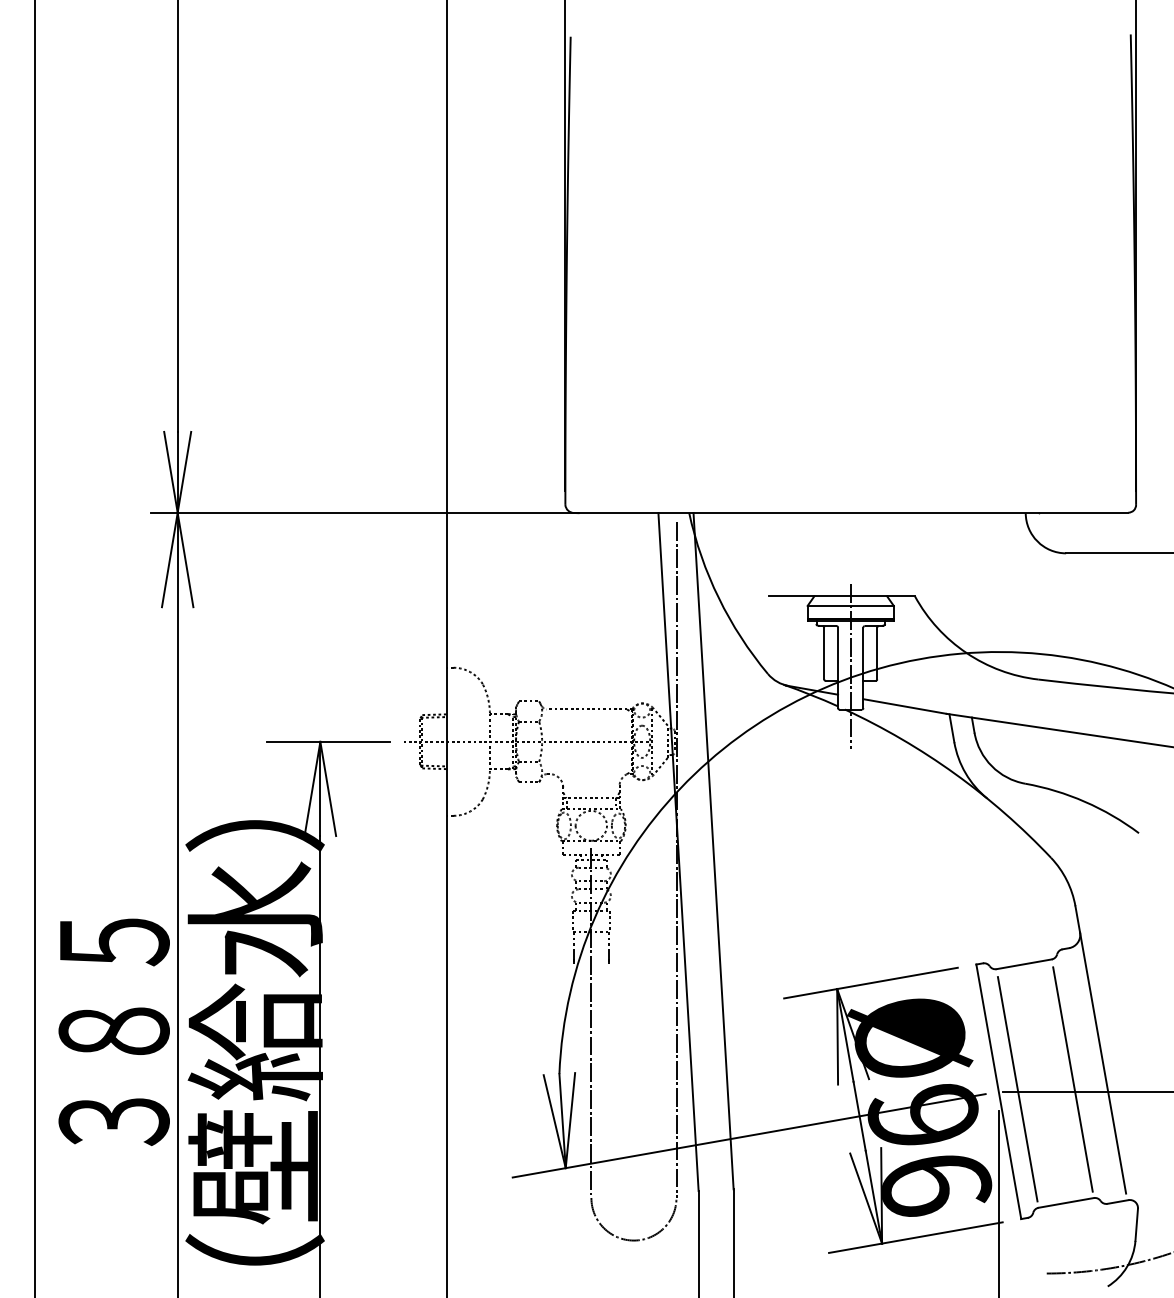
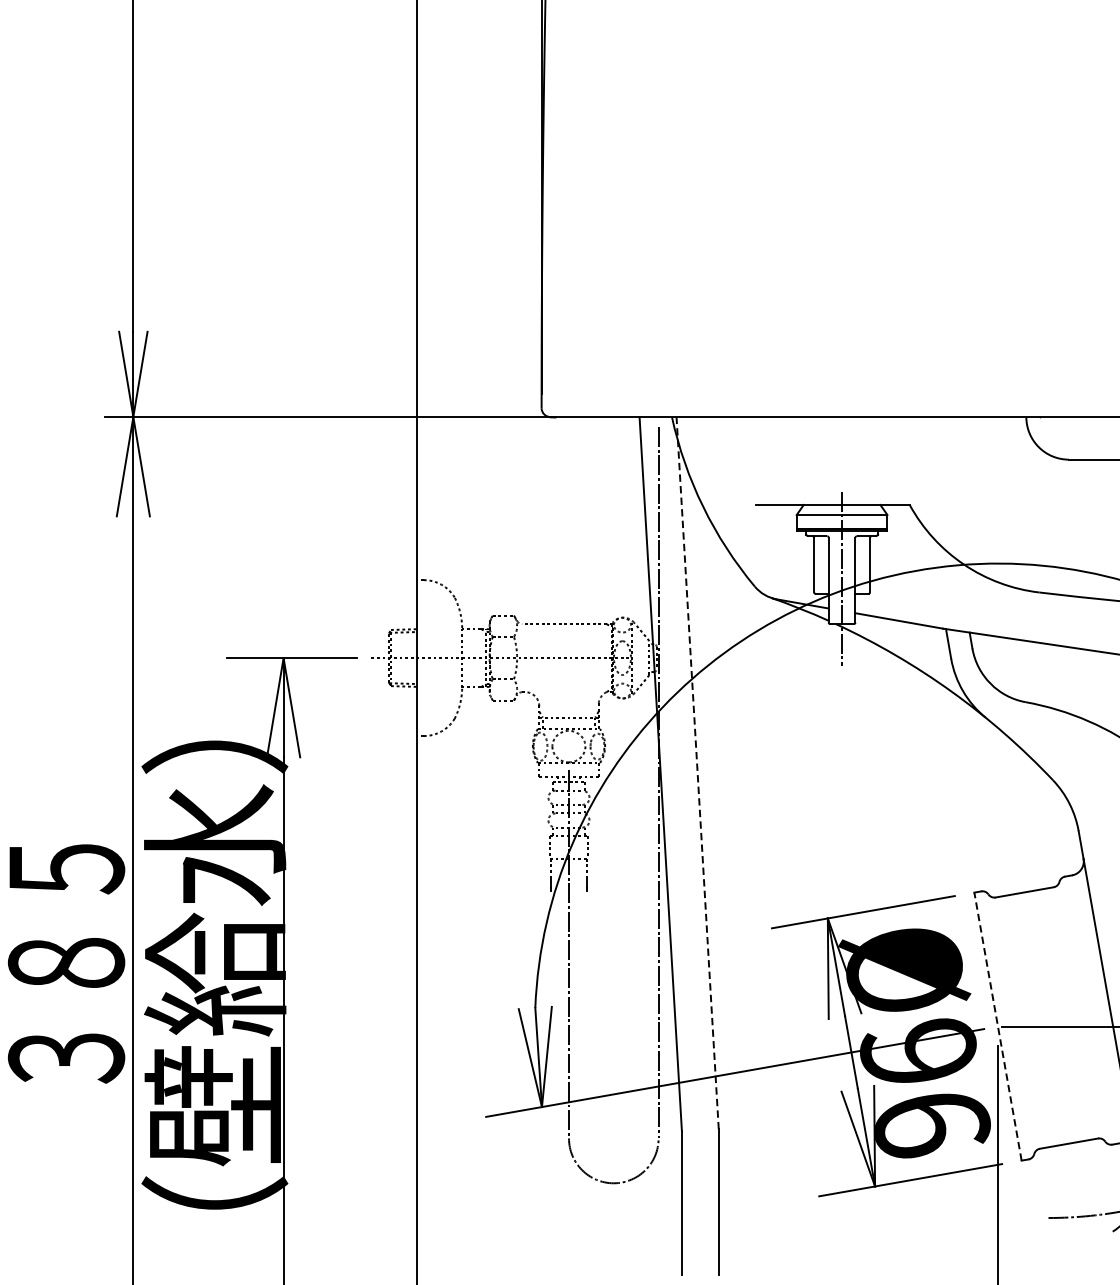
line: (713, 851) -> (697, 773), solid -> dashed
line: (1072, 1079) -> (1075, 1013), removed
line: (1017, 1089) -> (1017, 1024), removed
line: (998, 1091) -> (997, 1026), solid -> dashed

